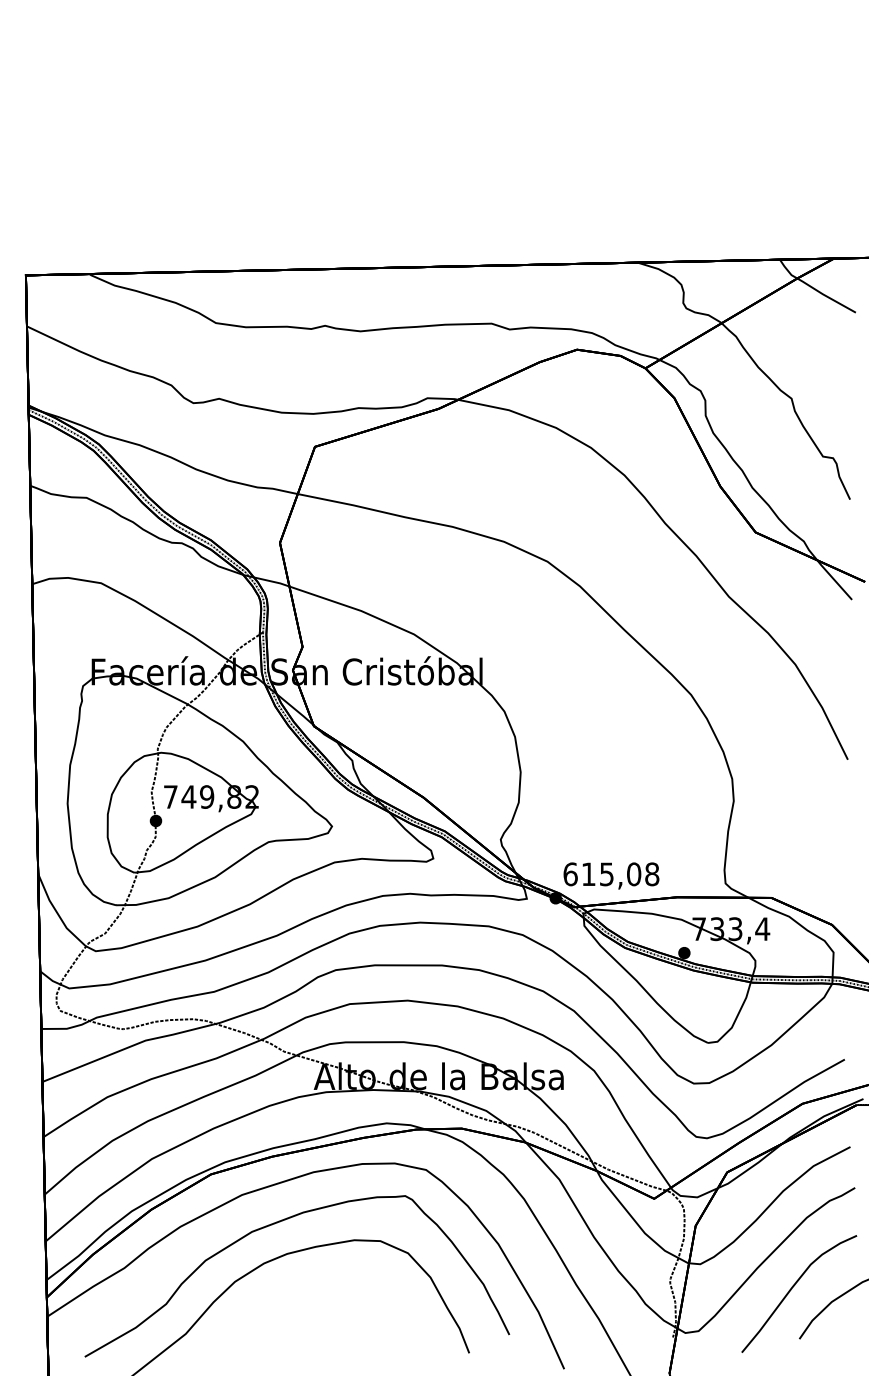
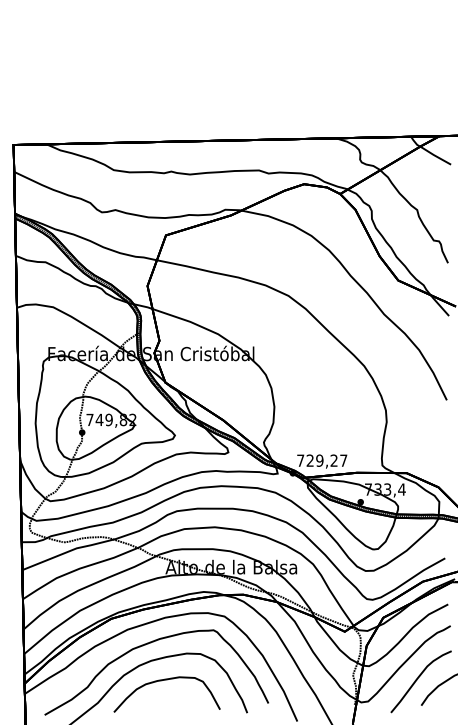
text: (611, 873) -> (322, 460), 615,08 -> 729,27
curve: (306, 1293) -> (161, 681), added

